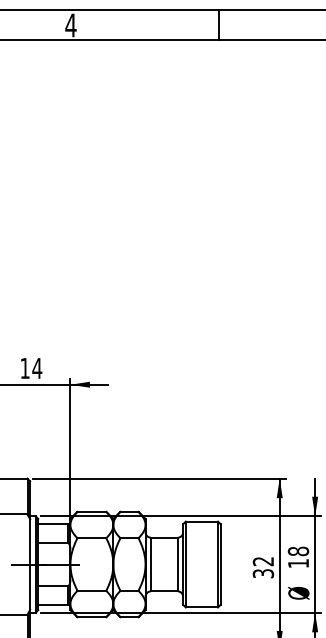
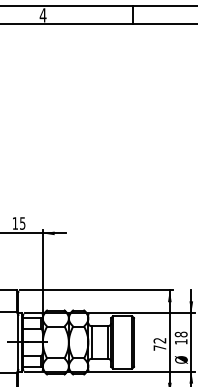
text: (36, 368) -> (22, 223), 14 -> 15
text: (262, 572) -> (159, 347), 32 -> 72

